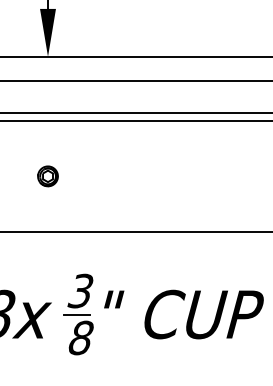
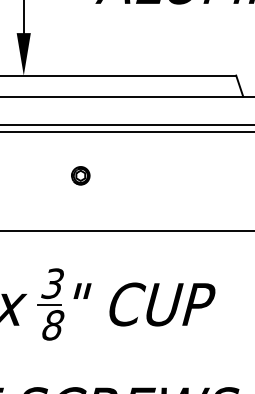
part: (47, 176) -> (80, 175), moved

